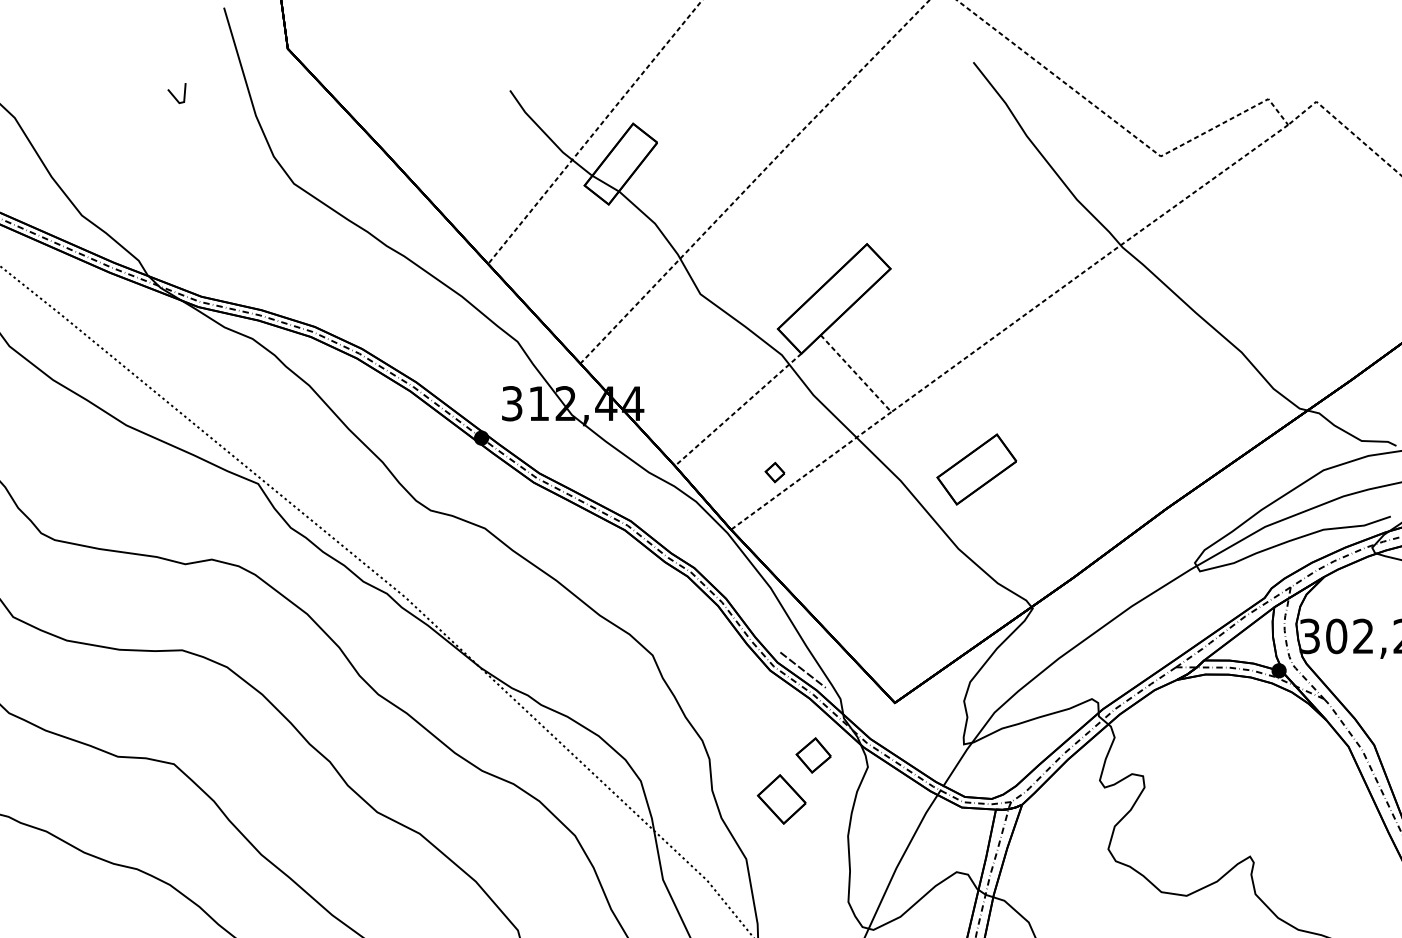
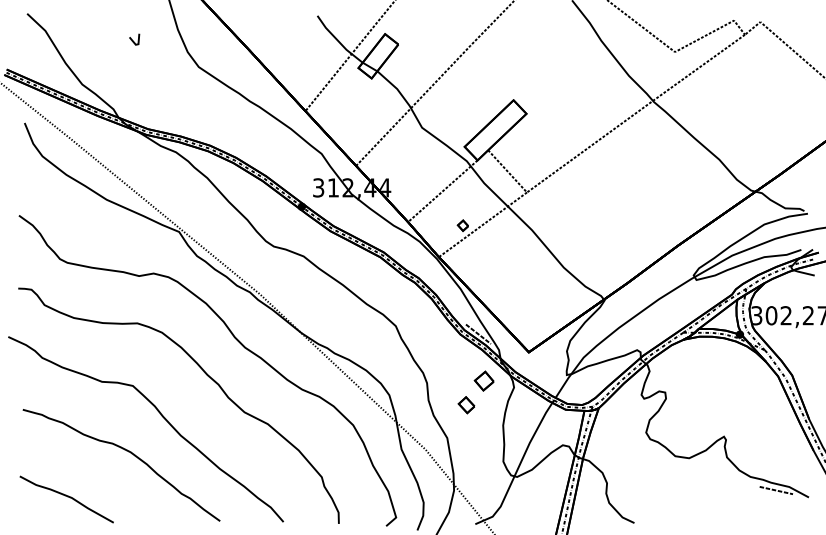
line: (175, 95) -> (133, 40), moved
part: (976, 468) -> (573, 223), removed
part: (781, 797) -> (466, 404), size x0.6

